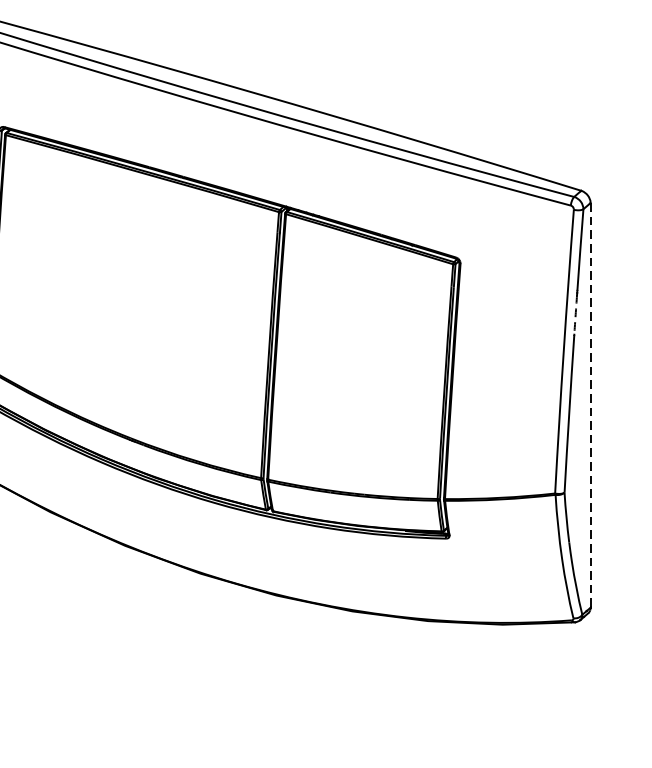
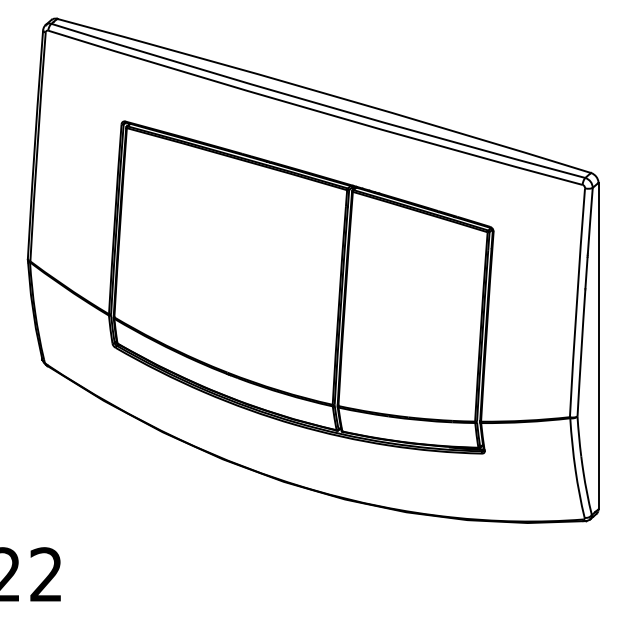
arc: (575, 315) -> (586, 273), dashed -> solid
line: (590, 404) -> (598, 345), dashed -> solid

